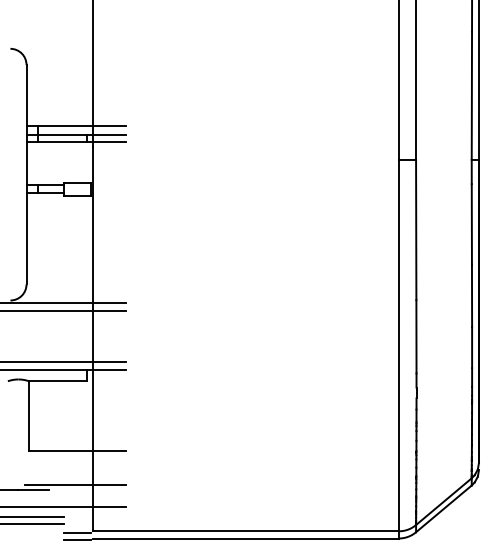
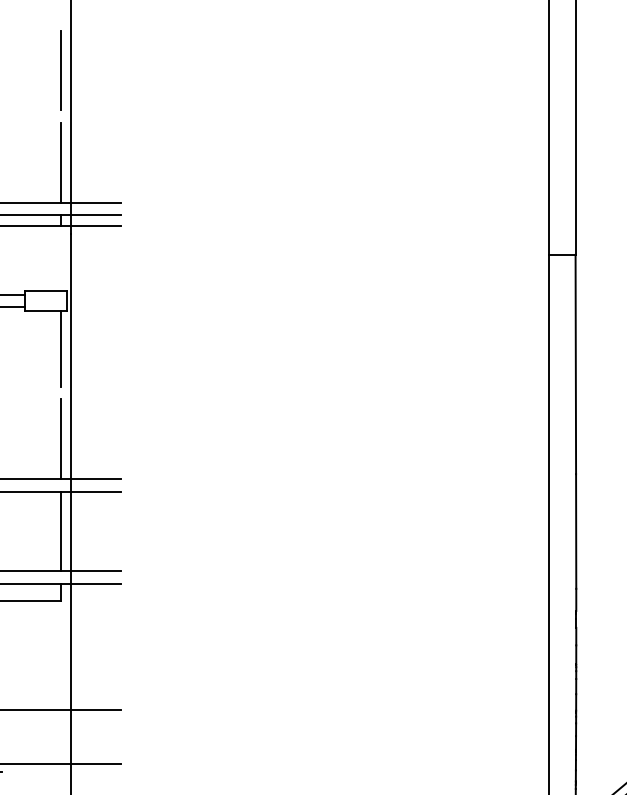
line: (86, 41) -> (60, 69), added
line: (86, 100) -> (60, 161), added
line: (86, 219) -> (60, 348), added
line: (86, 277) -> (60, 438), added
line: (86, 336) -> (60, 531), added

